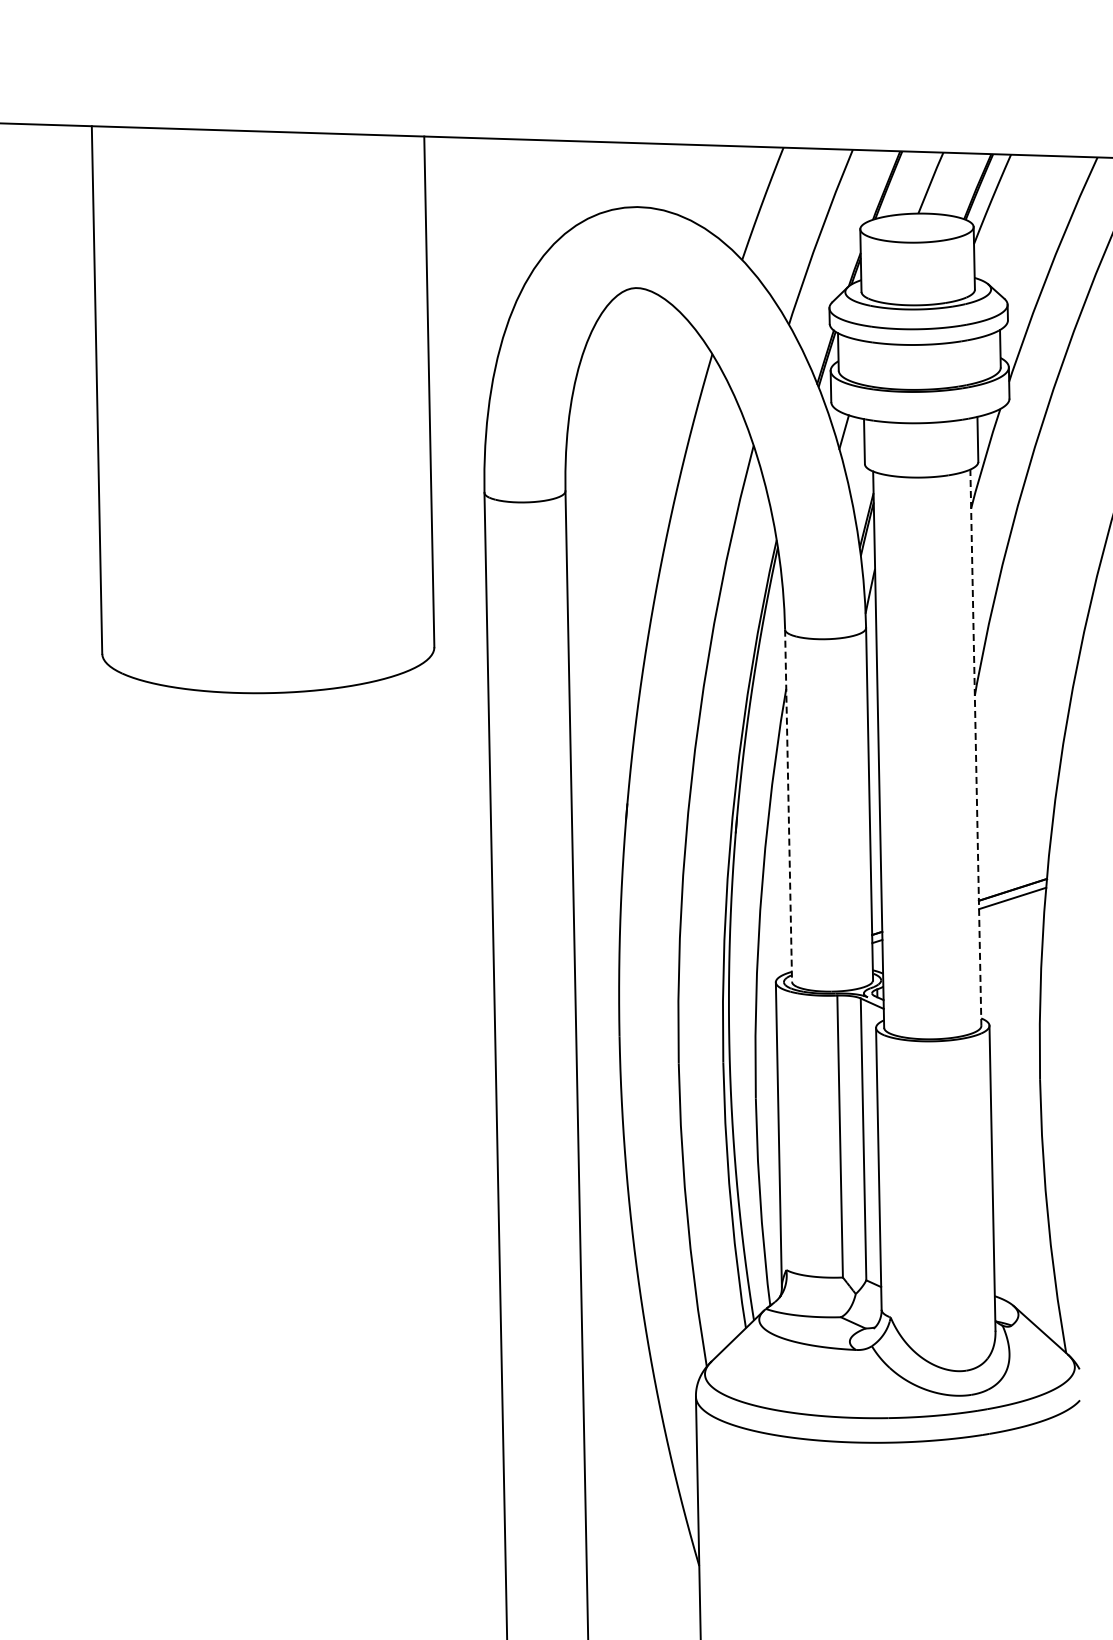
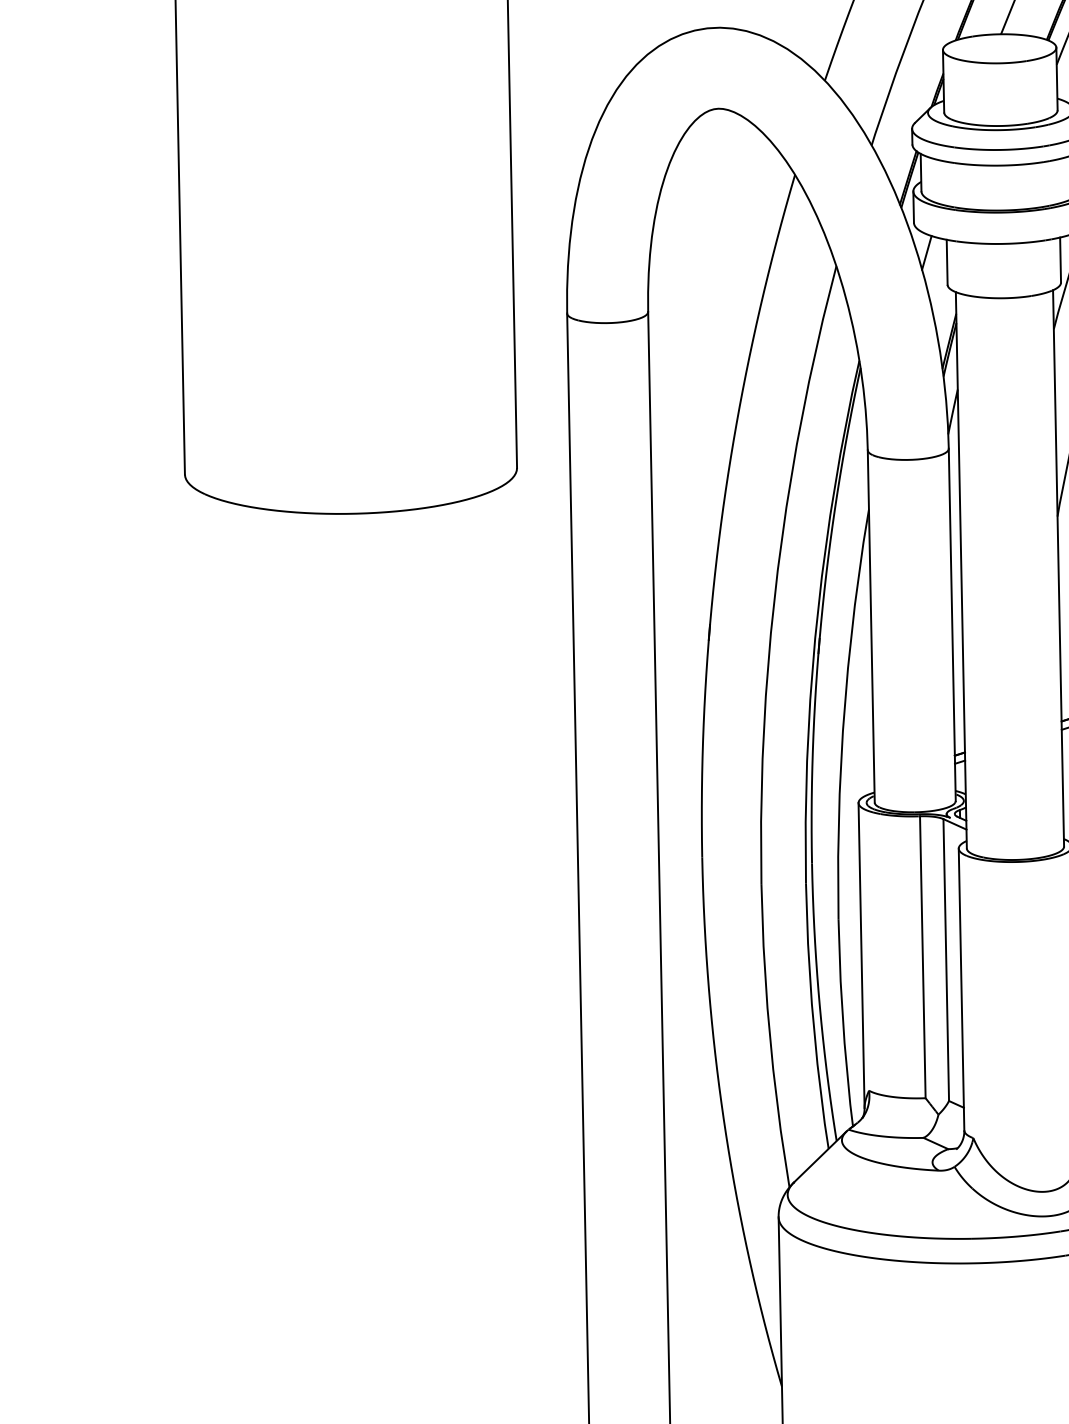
line: (975, 747) -> (1058, 568), dashed -> solid
line: (788, 806) -> (871, 627), dashed -> solid

